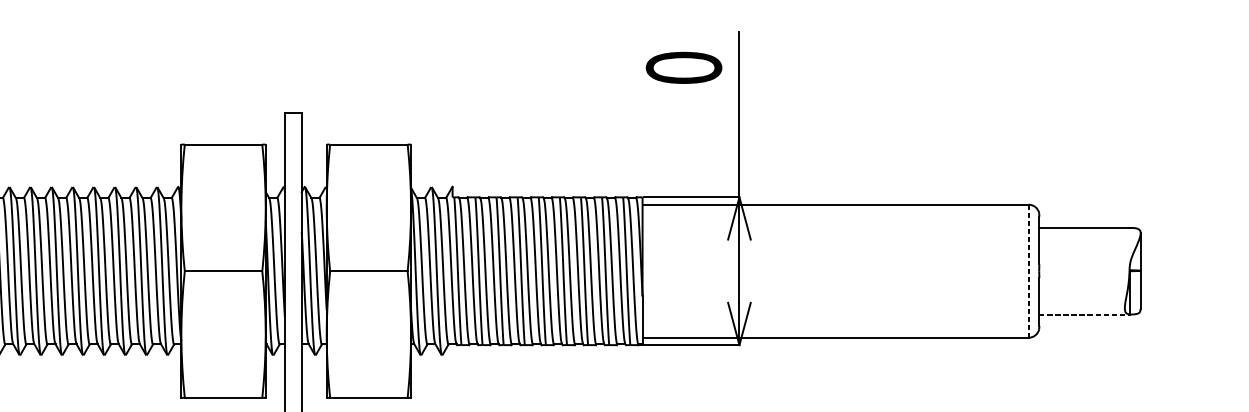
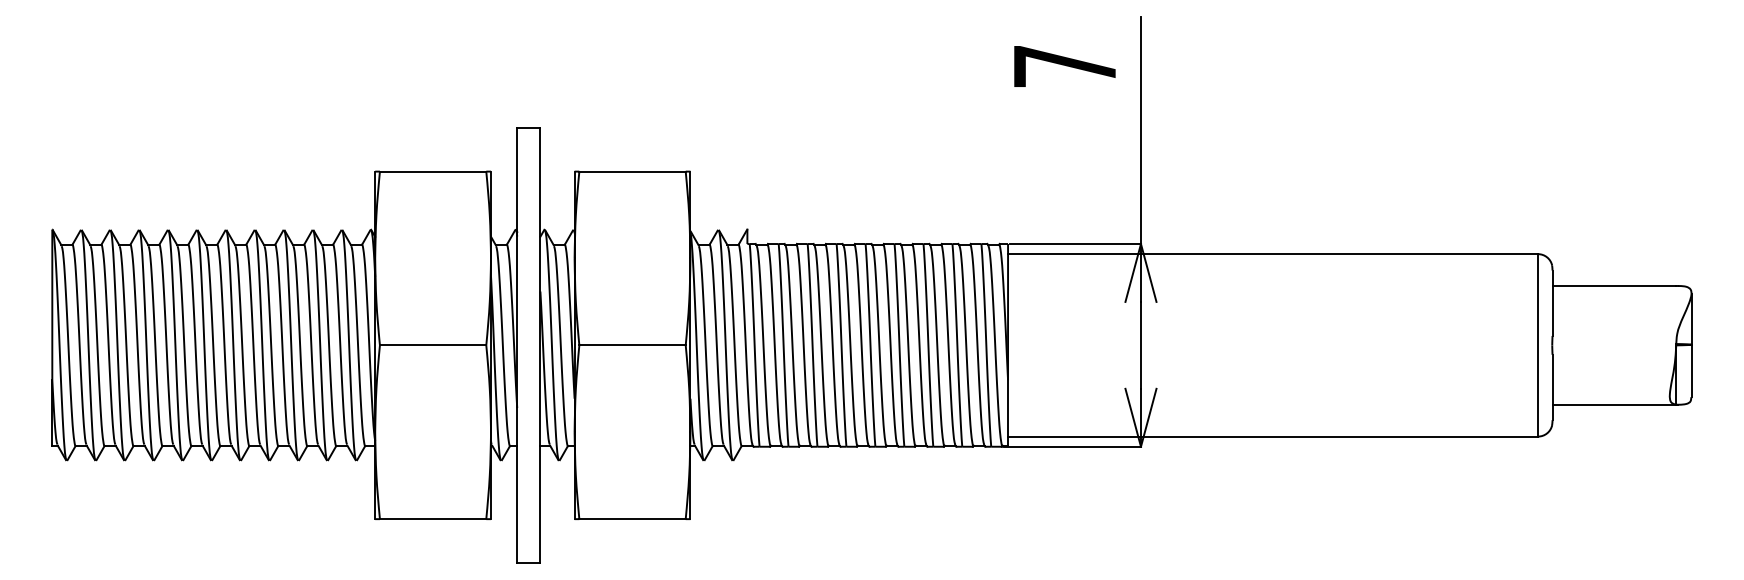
text: (683, 67) -> (1064, 66), 0 -> 7
line: (1029, 271) -> (1538, 345), dashed -> solid
line: (1085, 314) -> (1615, 404), dashed -> solid

